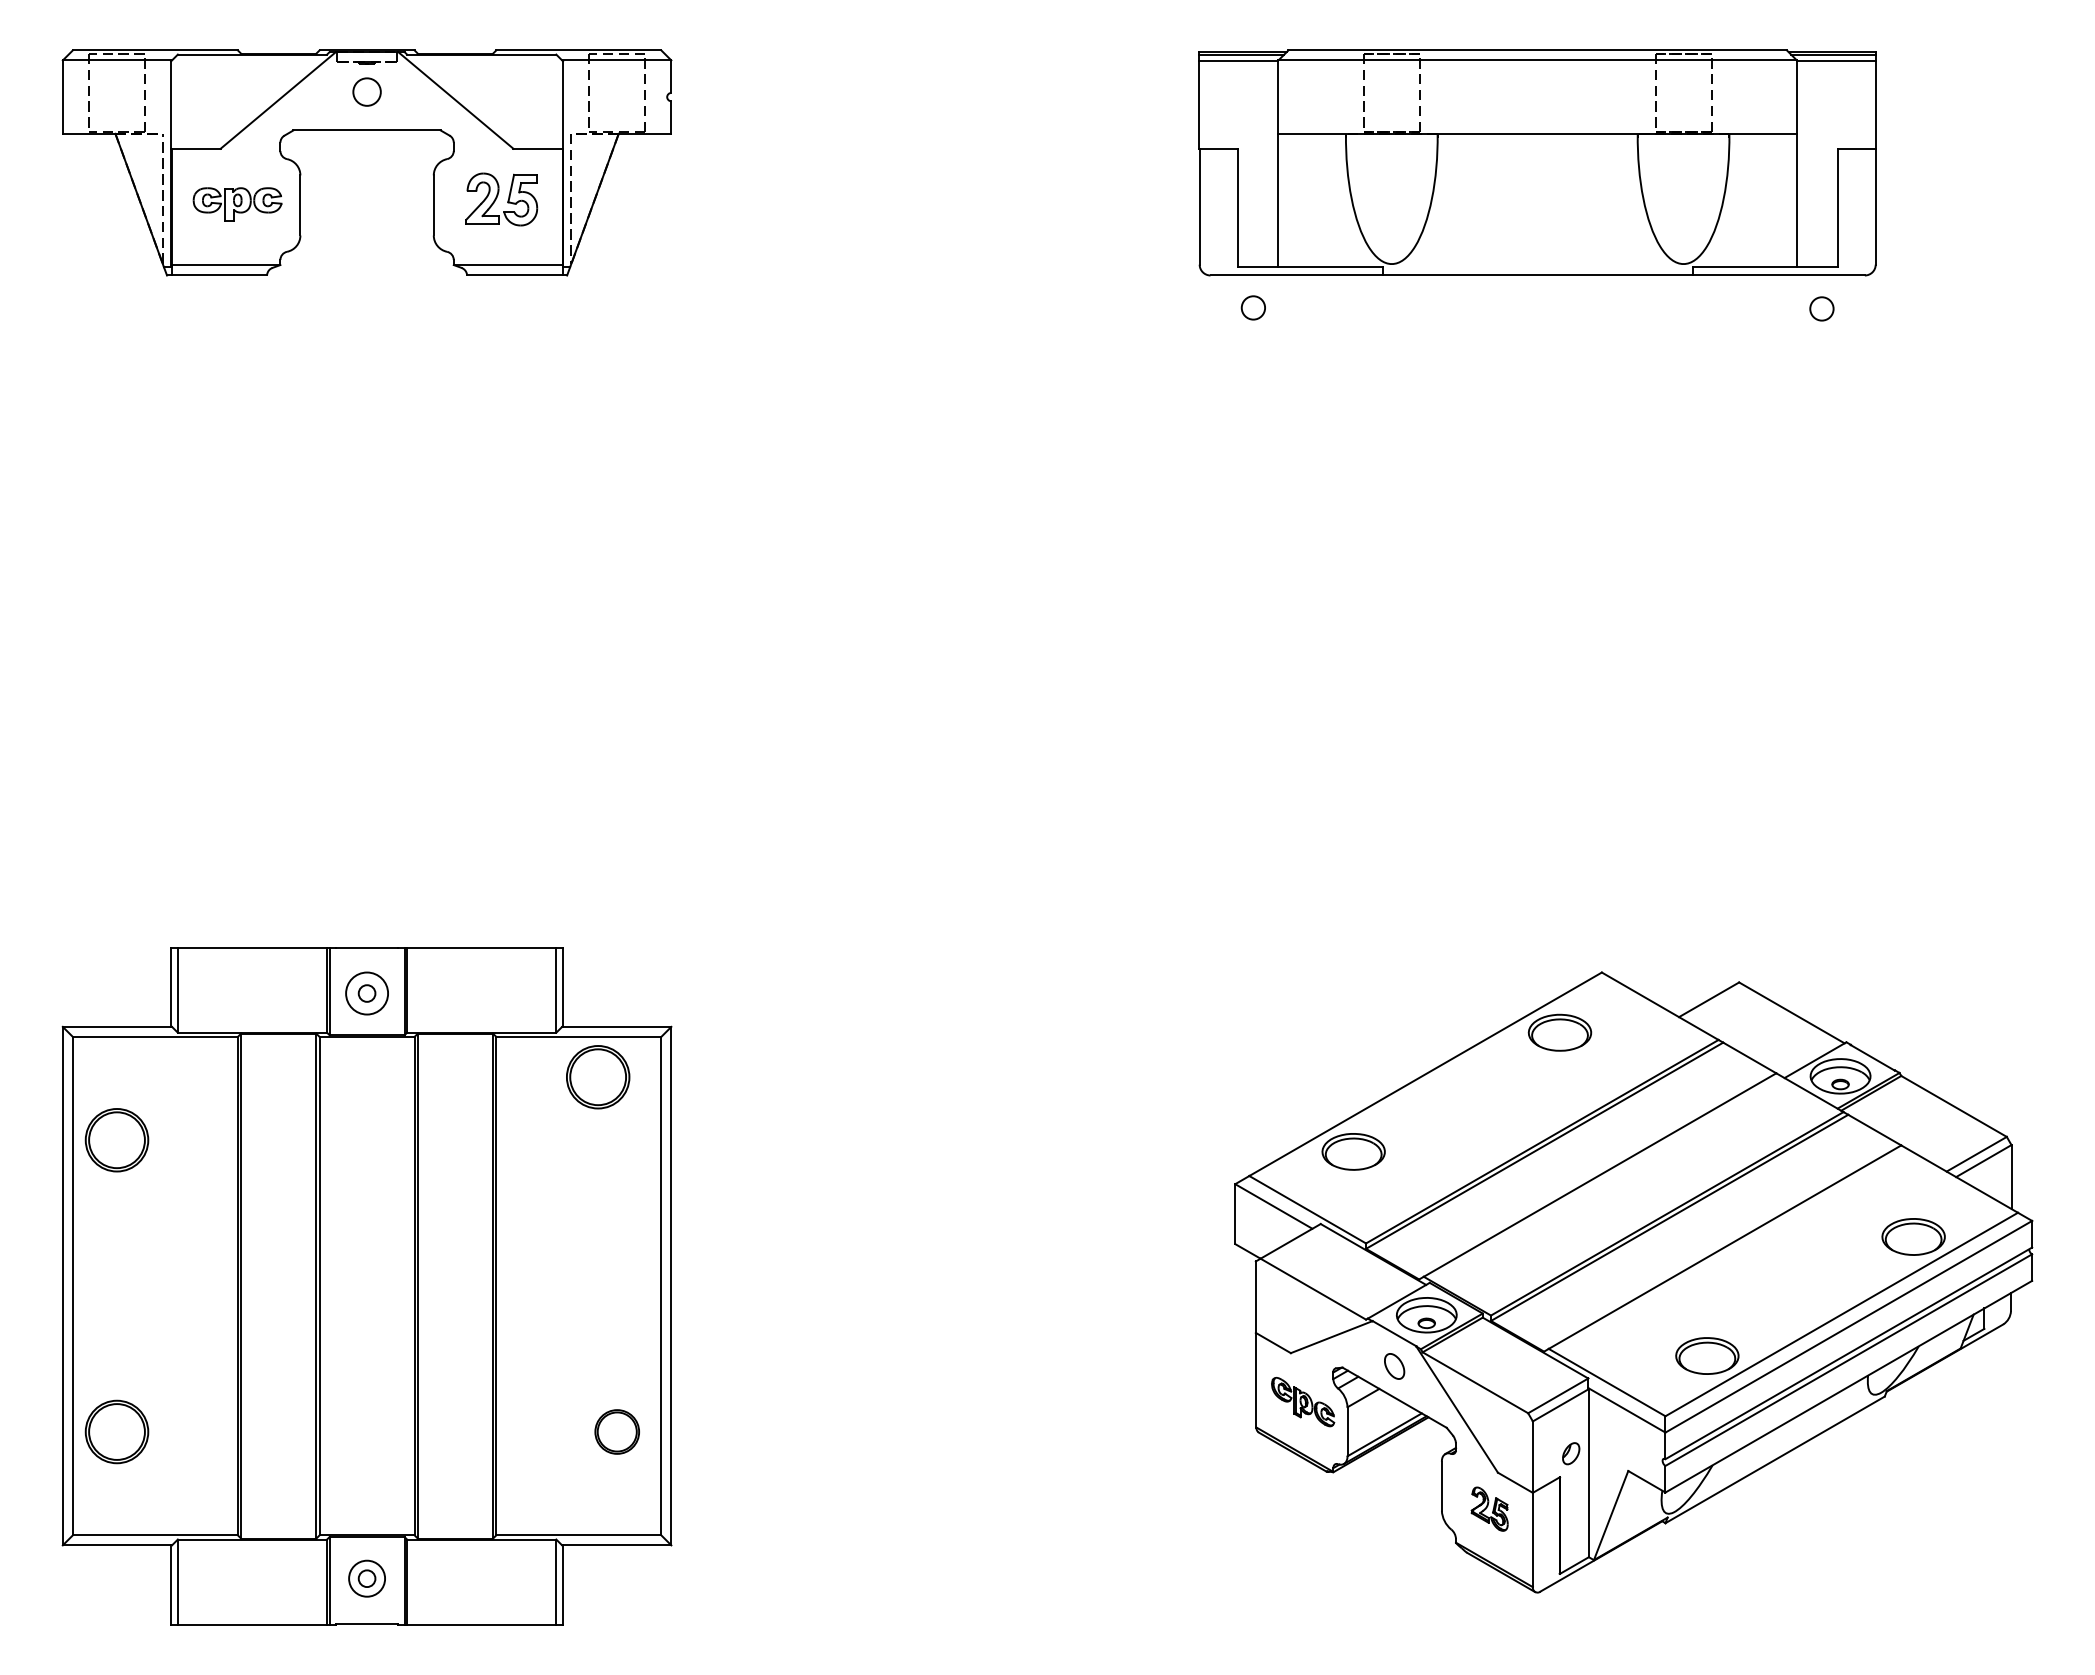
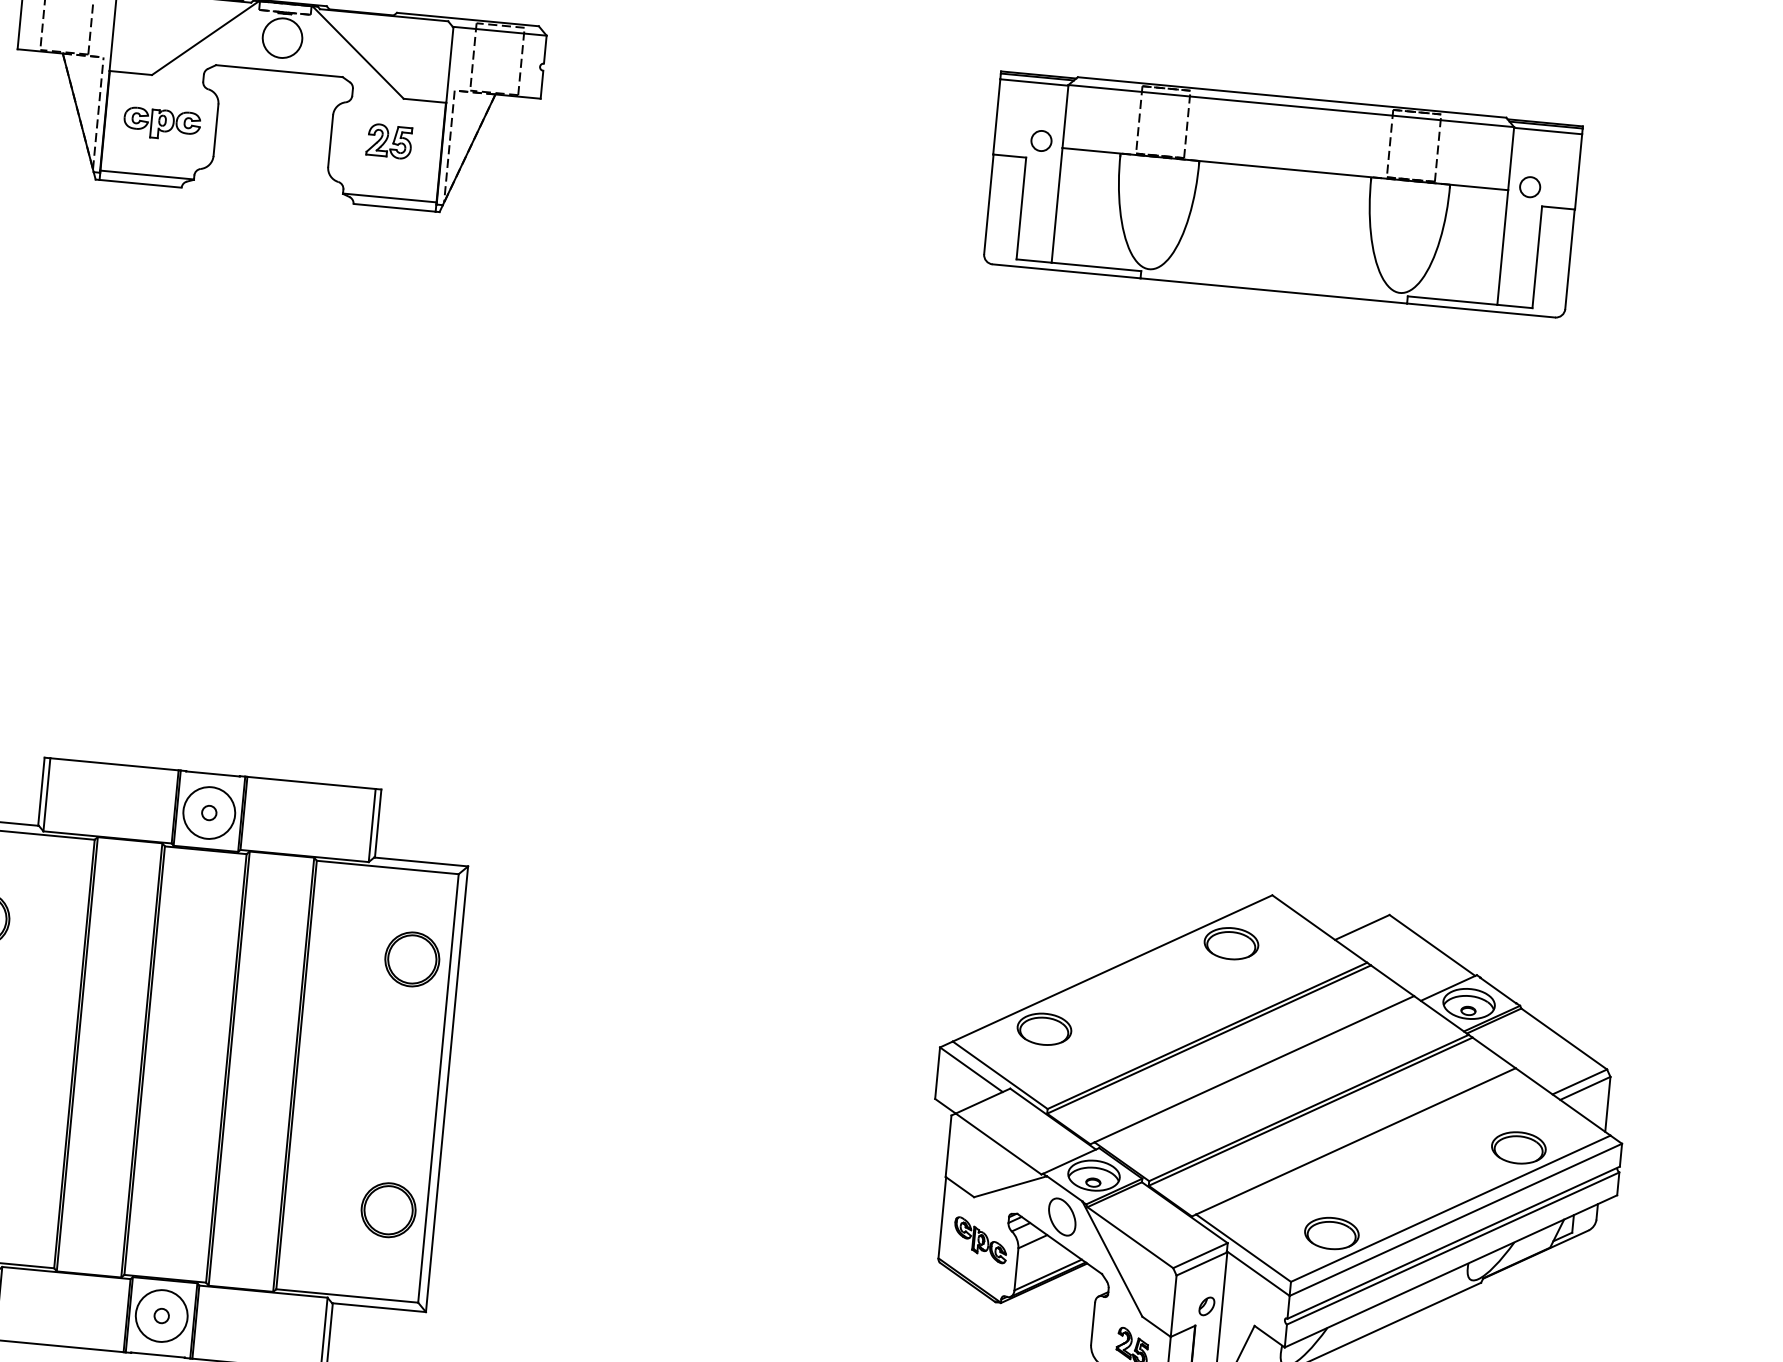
circle: (367, 92) -> (282, 38), size x1.67
part: (501, 199) -> (389, 141), size x0.71
circle: (1252, 307) -> (1040, 140), moved
circle: (1821, 308) -> (1529, 186), moved
circle: (367, 993) -> (209, 813), size x1.43
part: (598, 1077) -> (412, 959), moved
part: (1394, 1366) -> (1062, 1217), size x1.67
part: (617, 1431) -> (388, 1209), size x1.43
circle: (367, 1578) -> (162, 1315), size x1.67

